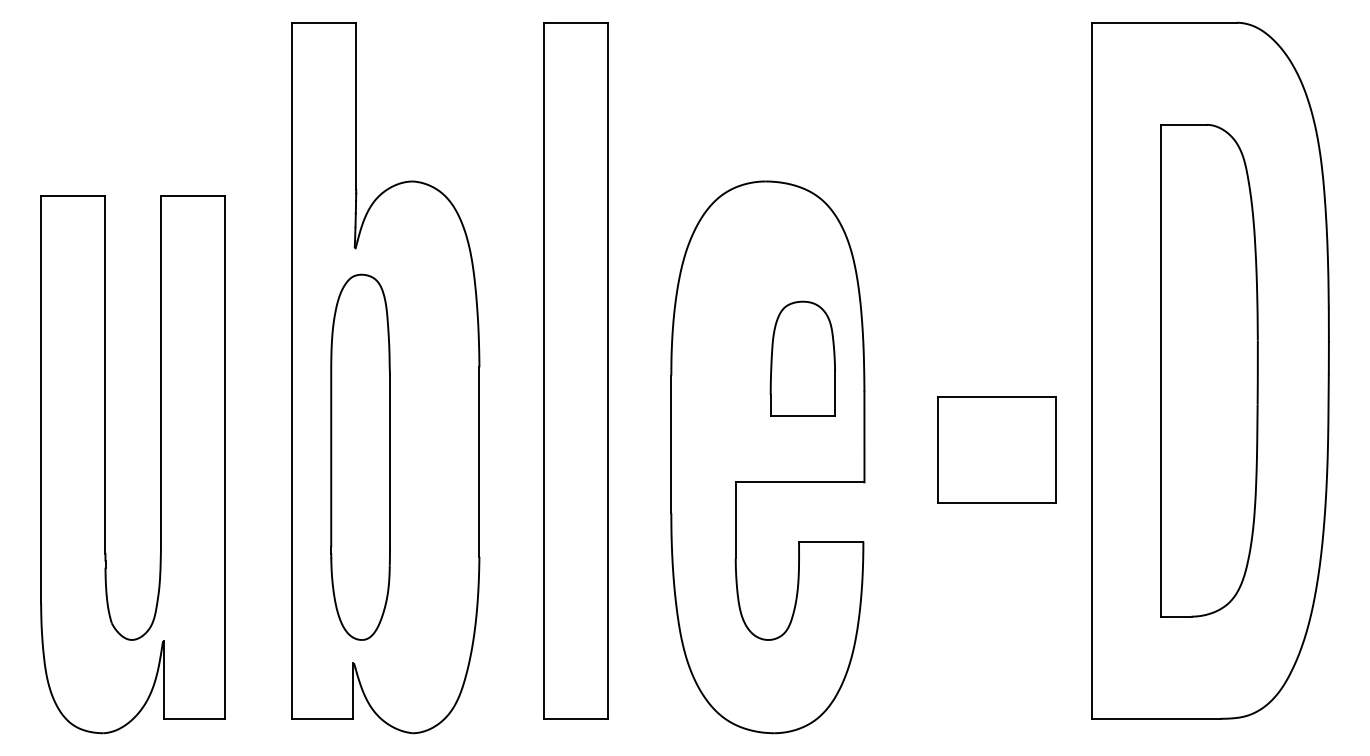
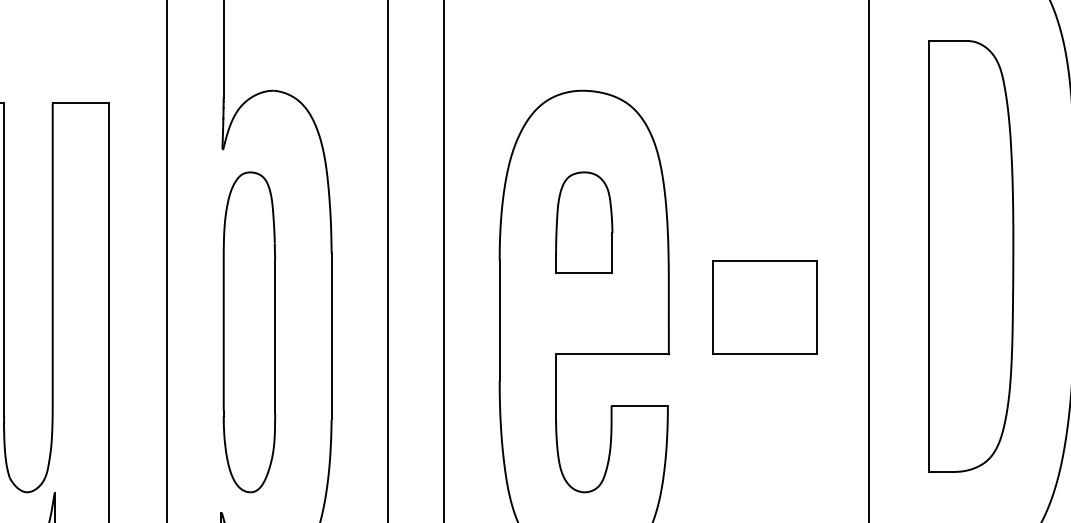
part: (802, 358) -> (583, 222), moved
part: (996, 449) -> (764, 307), moved
part: (360, 456) -> (249, 331), moved

